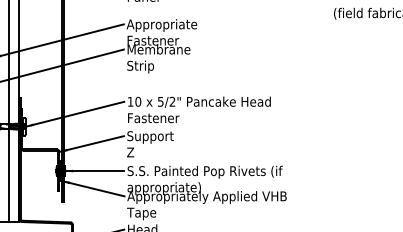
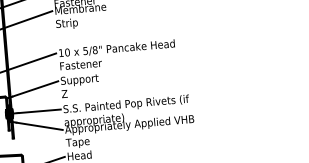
text: (172, 101) -> (95, 49), 5/2" -> 5/8"

